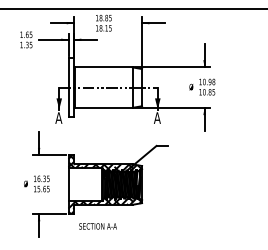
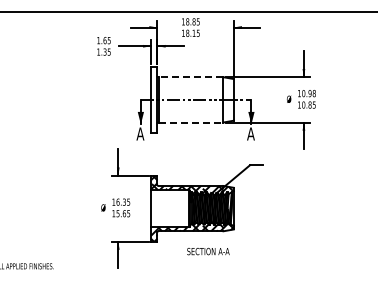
line: (103, 67) -> (190, 77), solid -> dashed
line: (104, 107) -> (191, 122), solid -> dashed
text: (98, 226) -> (208, 251), moved

